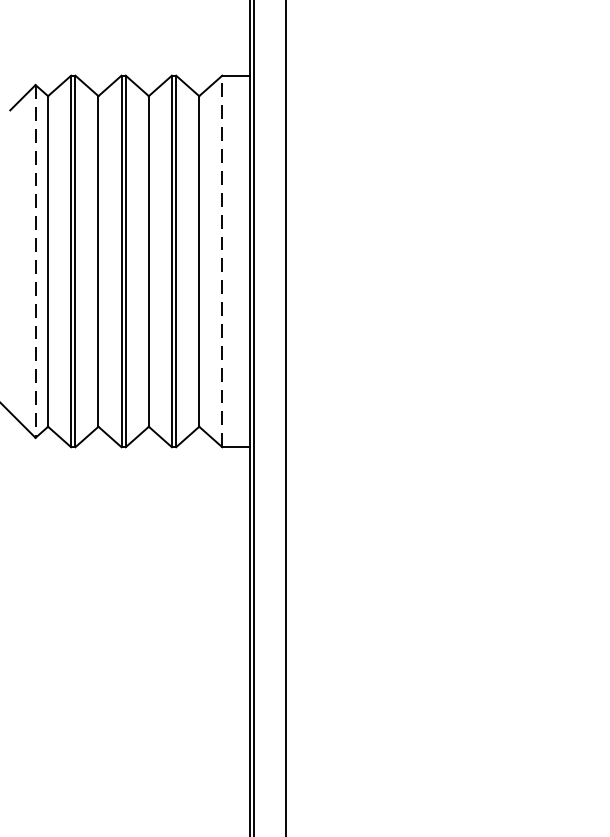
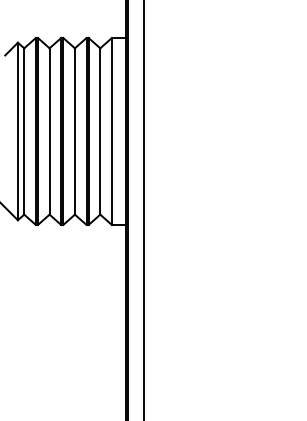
line: (221, 259) -> (111, 130), dashed -> solid
line: (34, 261) -> (17, 131), dashed -> solid

